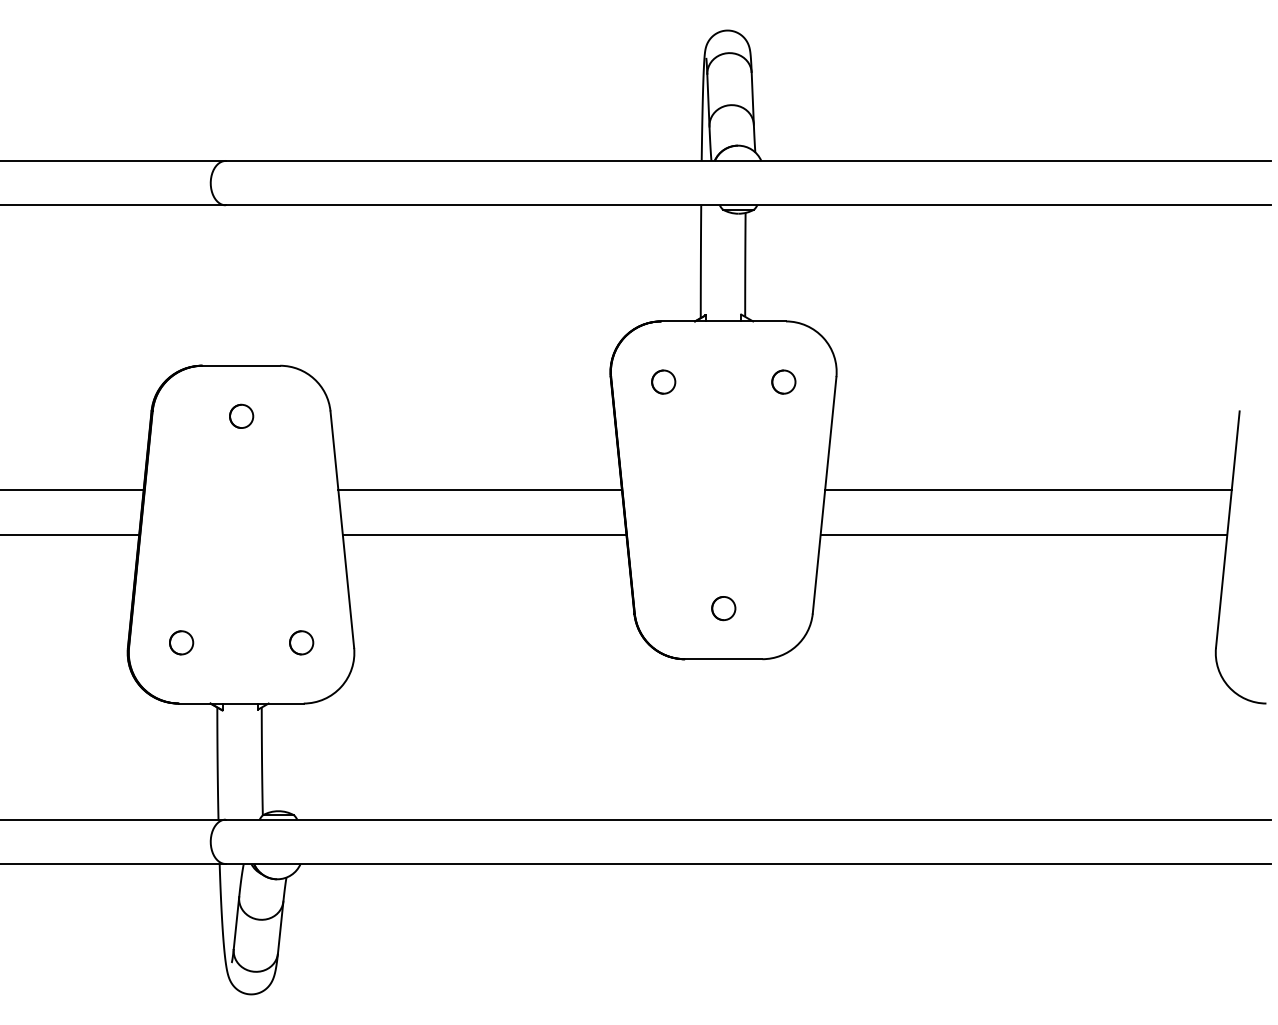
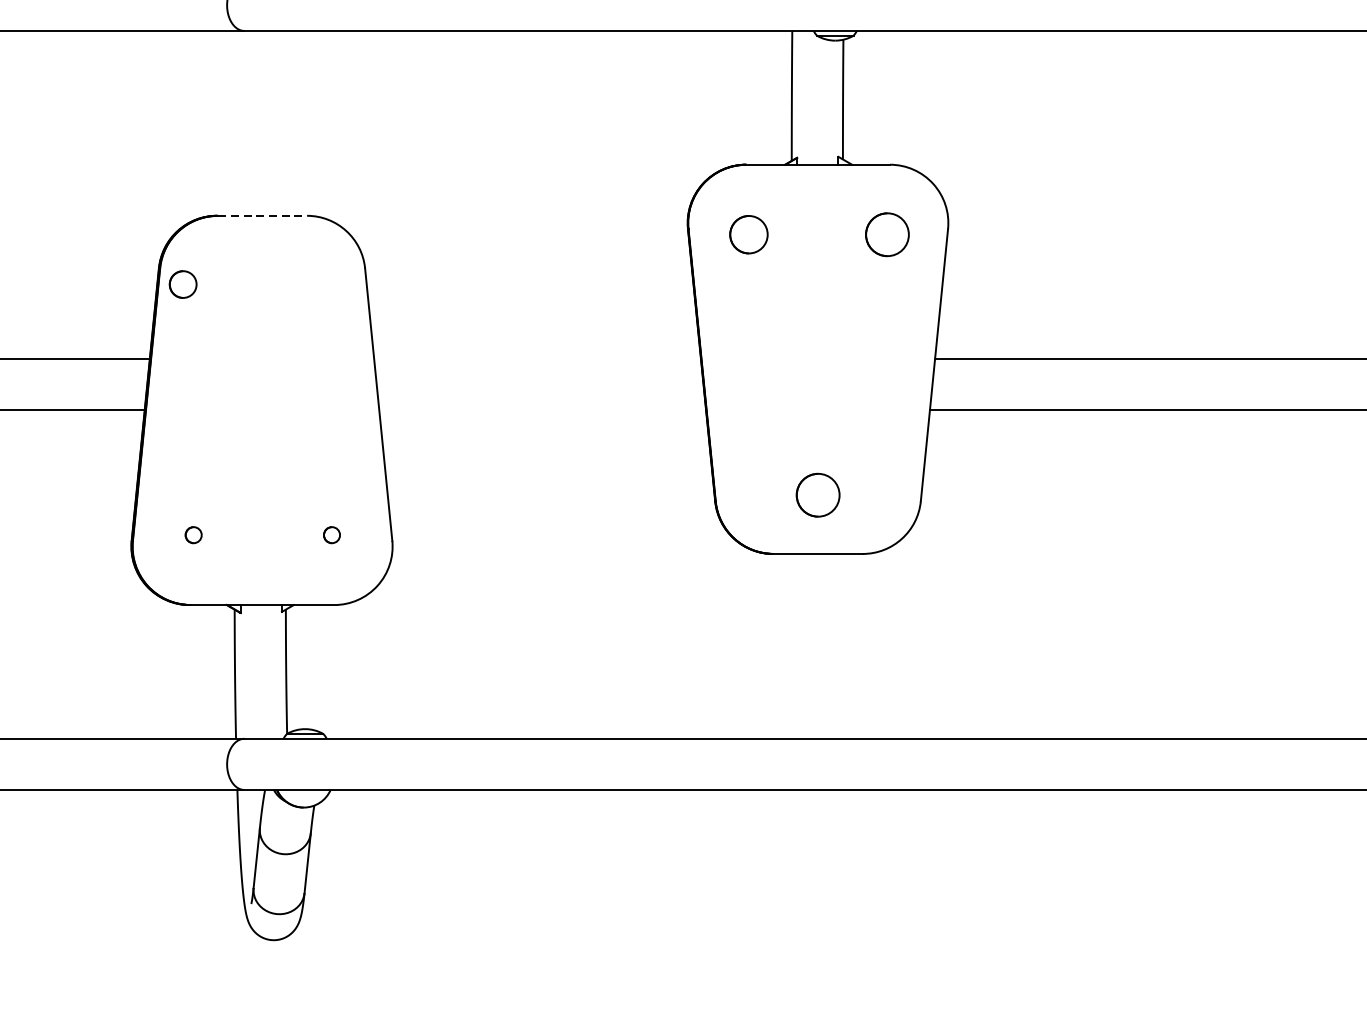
line: (241, 365) -> (262, 215), solid -> dashed
circle: (663, 381) -> (748, 233), size x1.4
circle: (783, 381) -> (887, 233), size x1.6
circle: (241, 415) -> (183, 283), moved
line: (480, 490) -> (537, 359), removed
line: (484, 534) -> (542, 410), removed
circle: (723, 608) -> (817, 495), size x1.6
circle: (181, 642) -> (193, 534), size x0.6
circle: (301, 642) -> (331, 534), size x0.6

